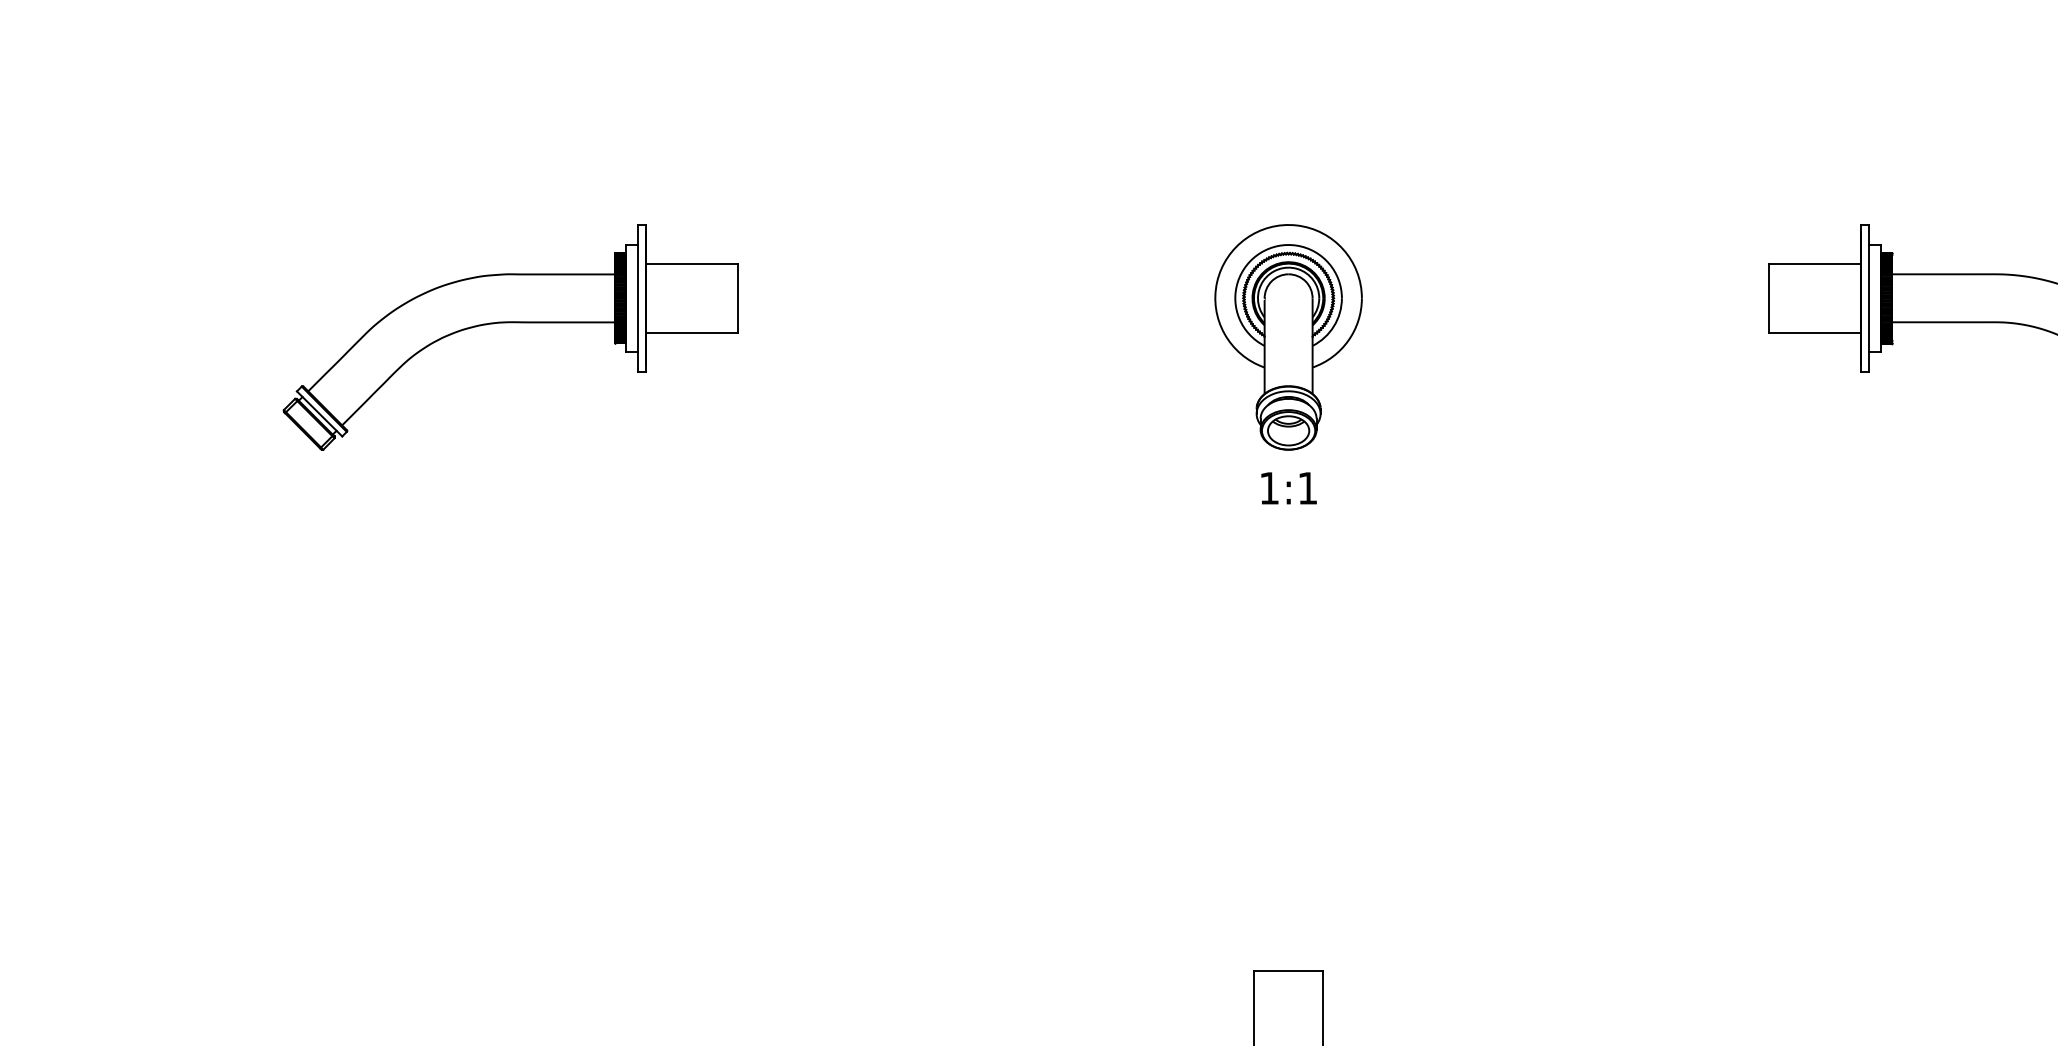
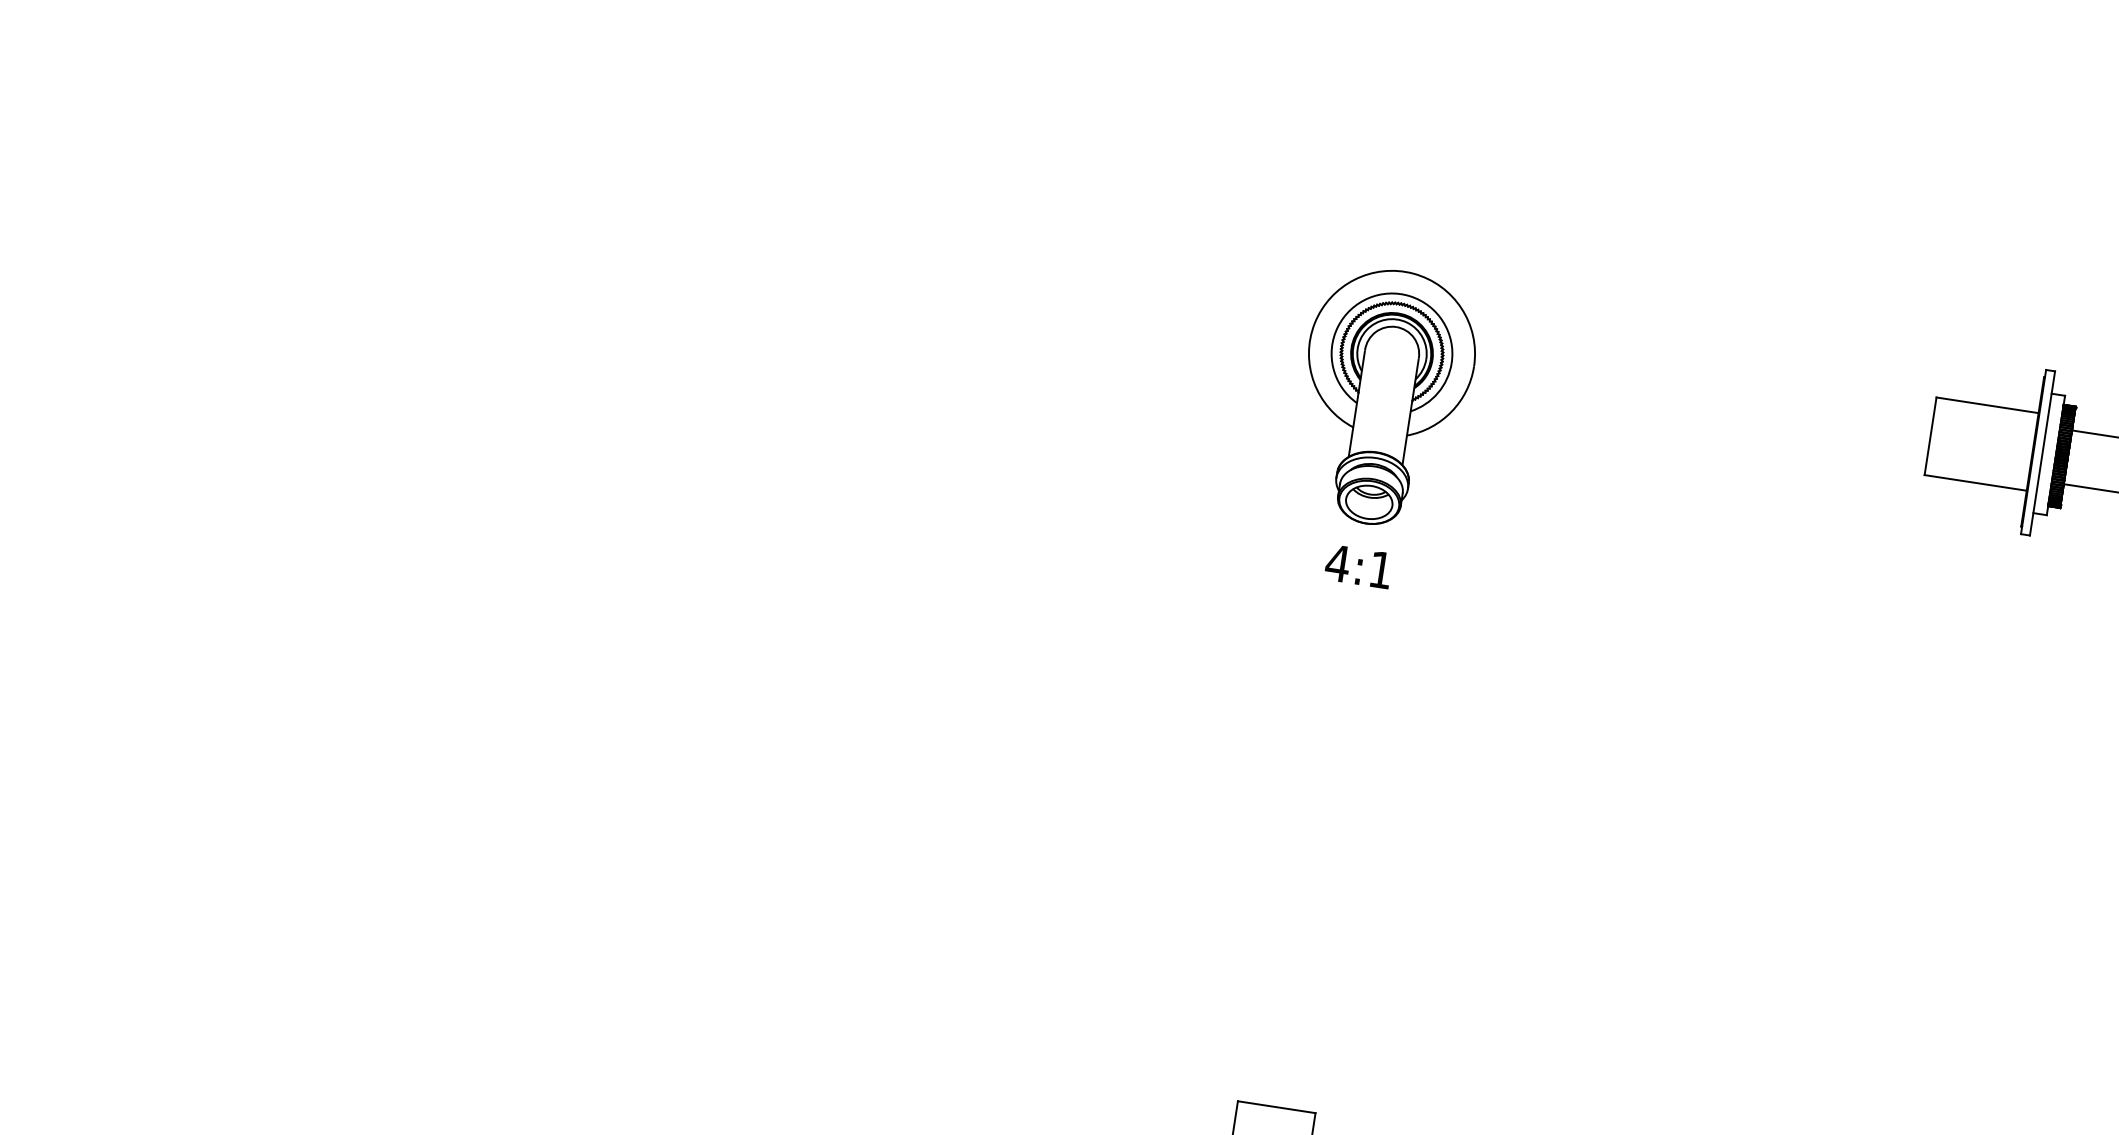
part: (510, 323) -> (516, 248), removed
text: (1269, 488) -> (1337, 563), 1:1 -> 4:1

